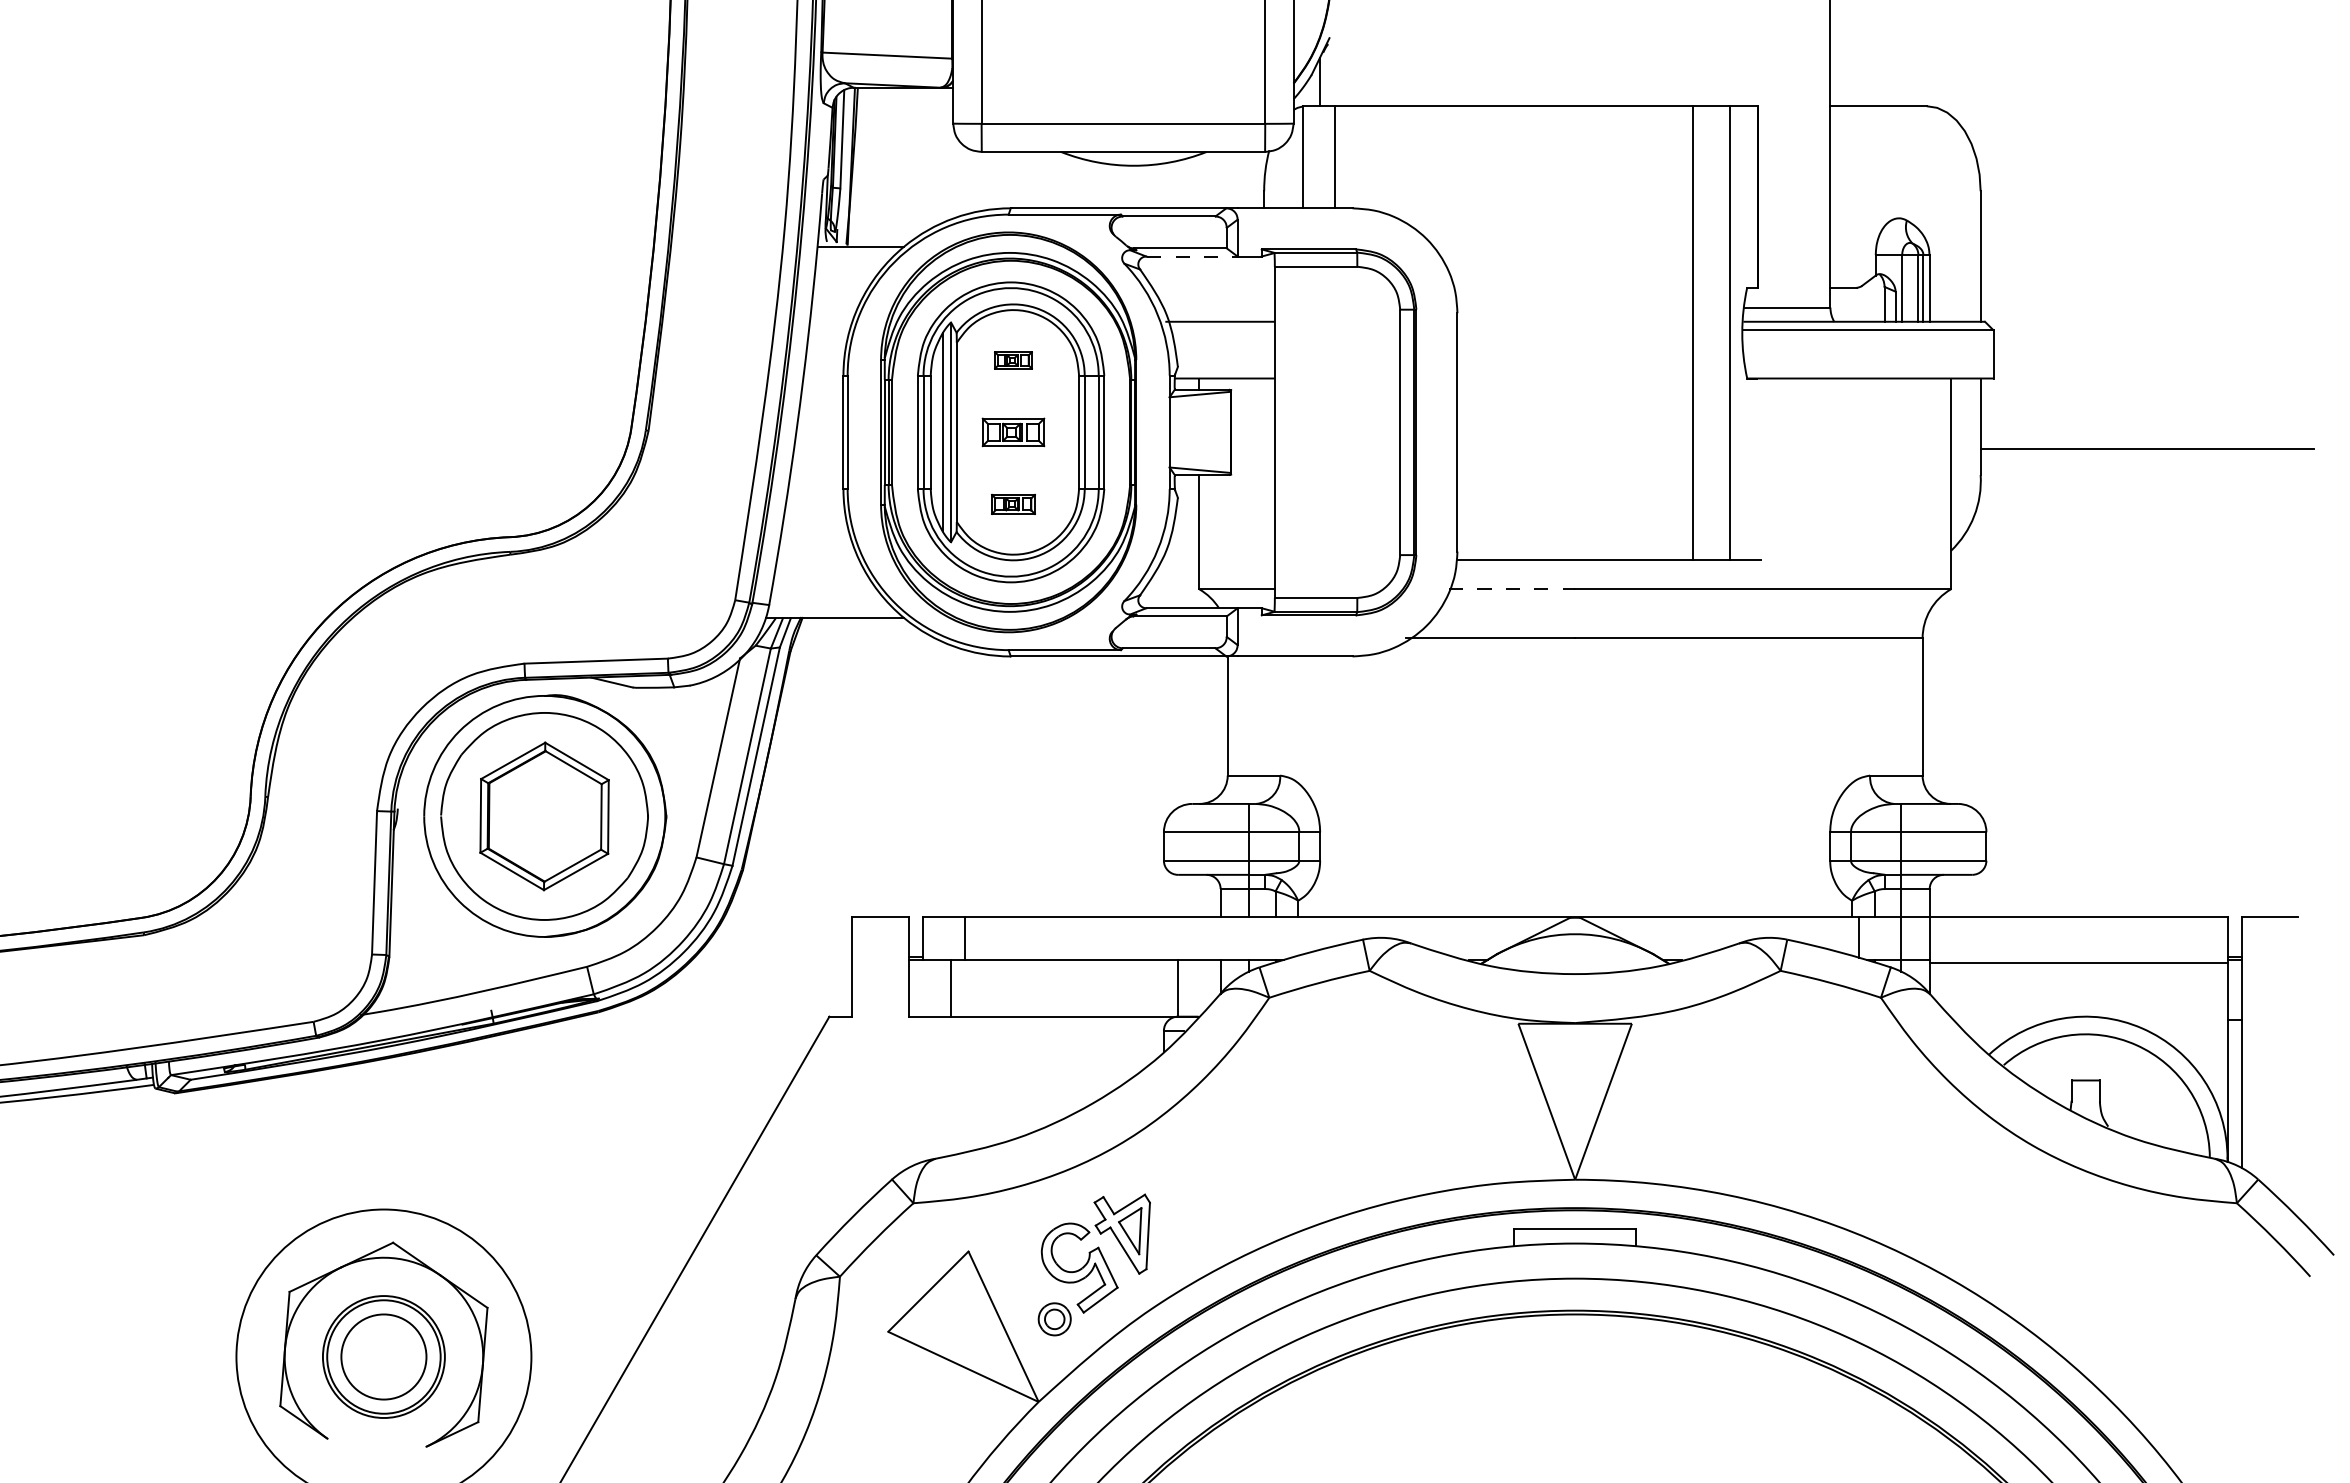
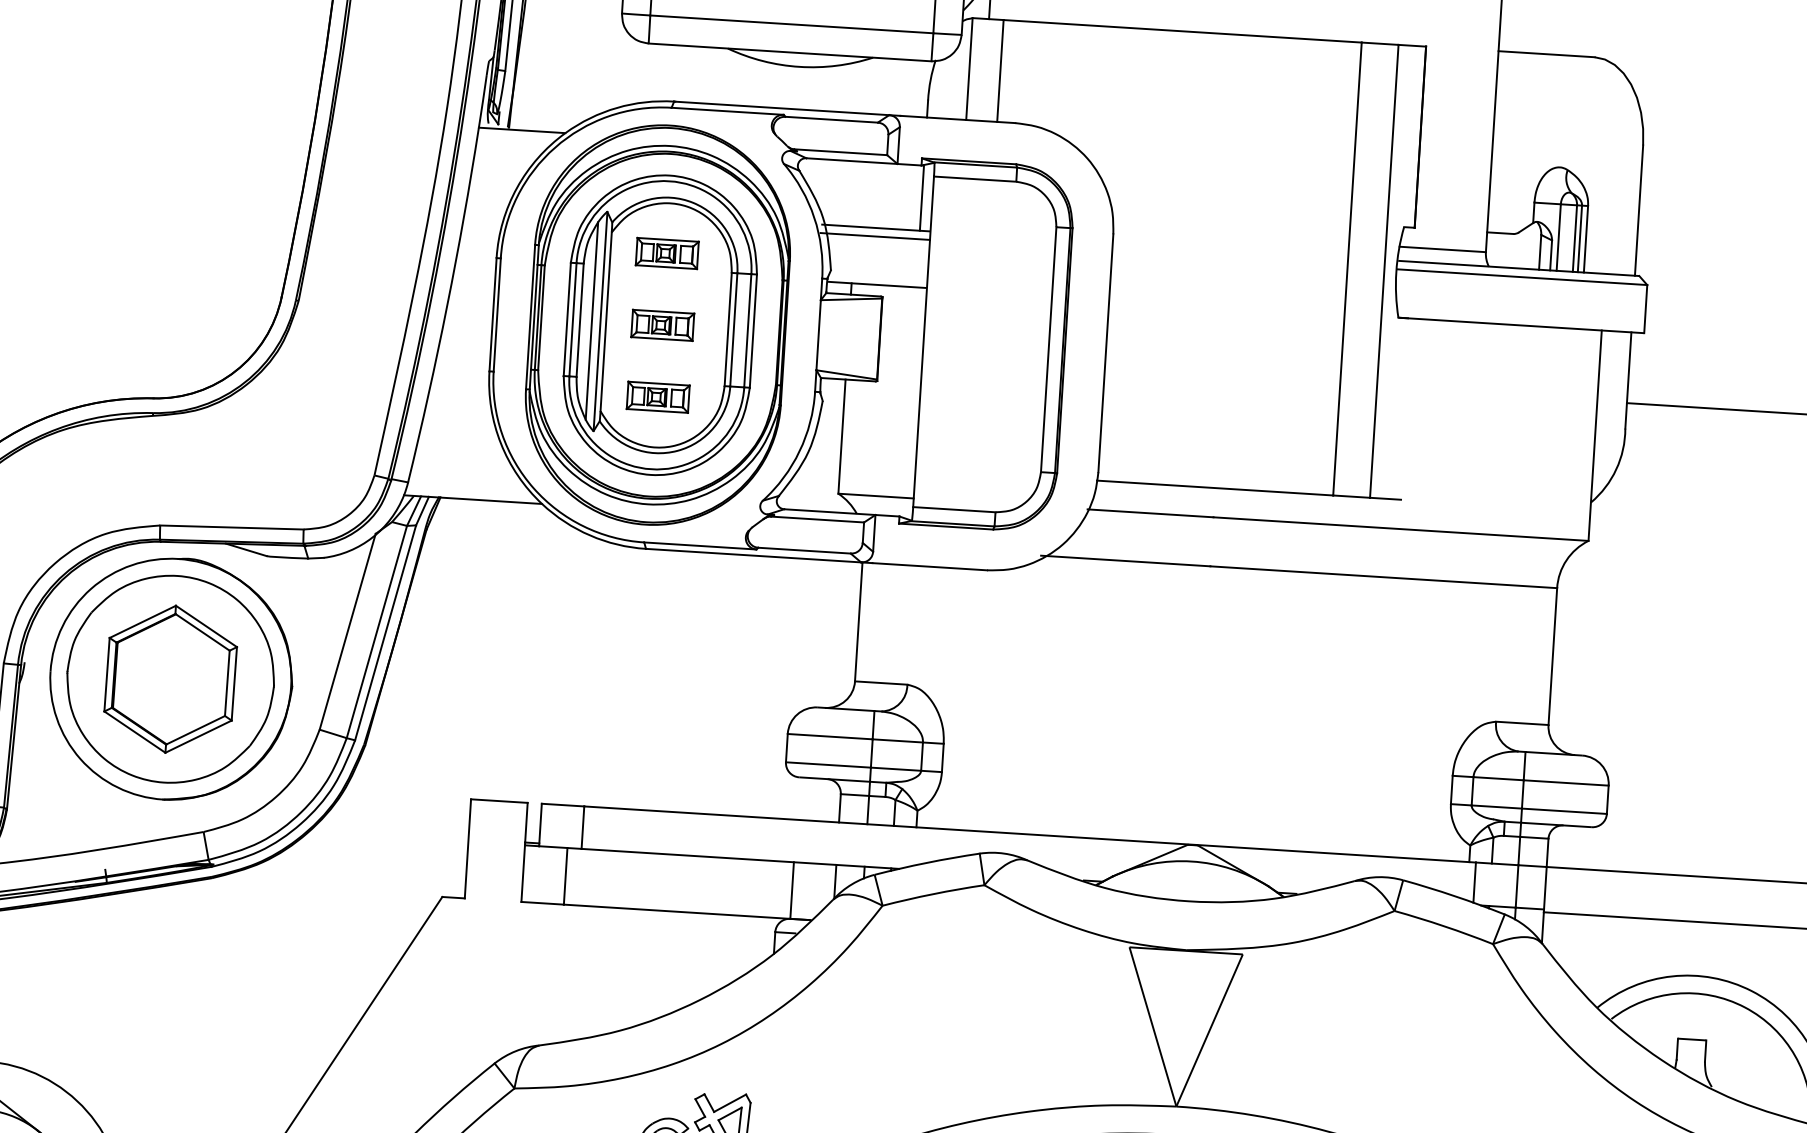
line: (1192, 256) -> (852, 161), dashed -> solid
line: (1264, 288) -> (922, 197), added
line: (1219, 330) -> (874, 236), added
part: (1013, 360) -> (667, 253), size x1.67
part: (1013, 504) -> (658, 397), size x1.43
line: (1512, 589) -> (1150, 513), dashed -> solid

